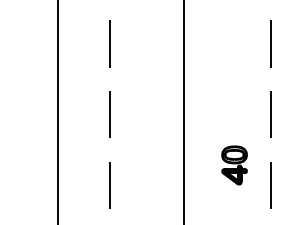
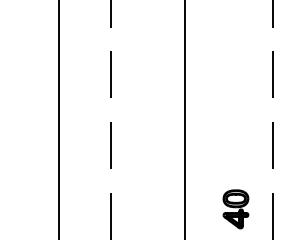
part: (234, 165) -> (235, 209), moved

